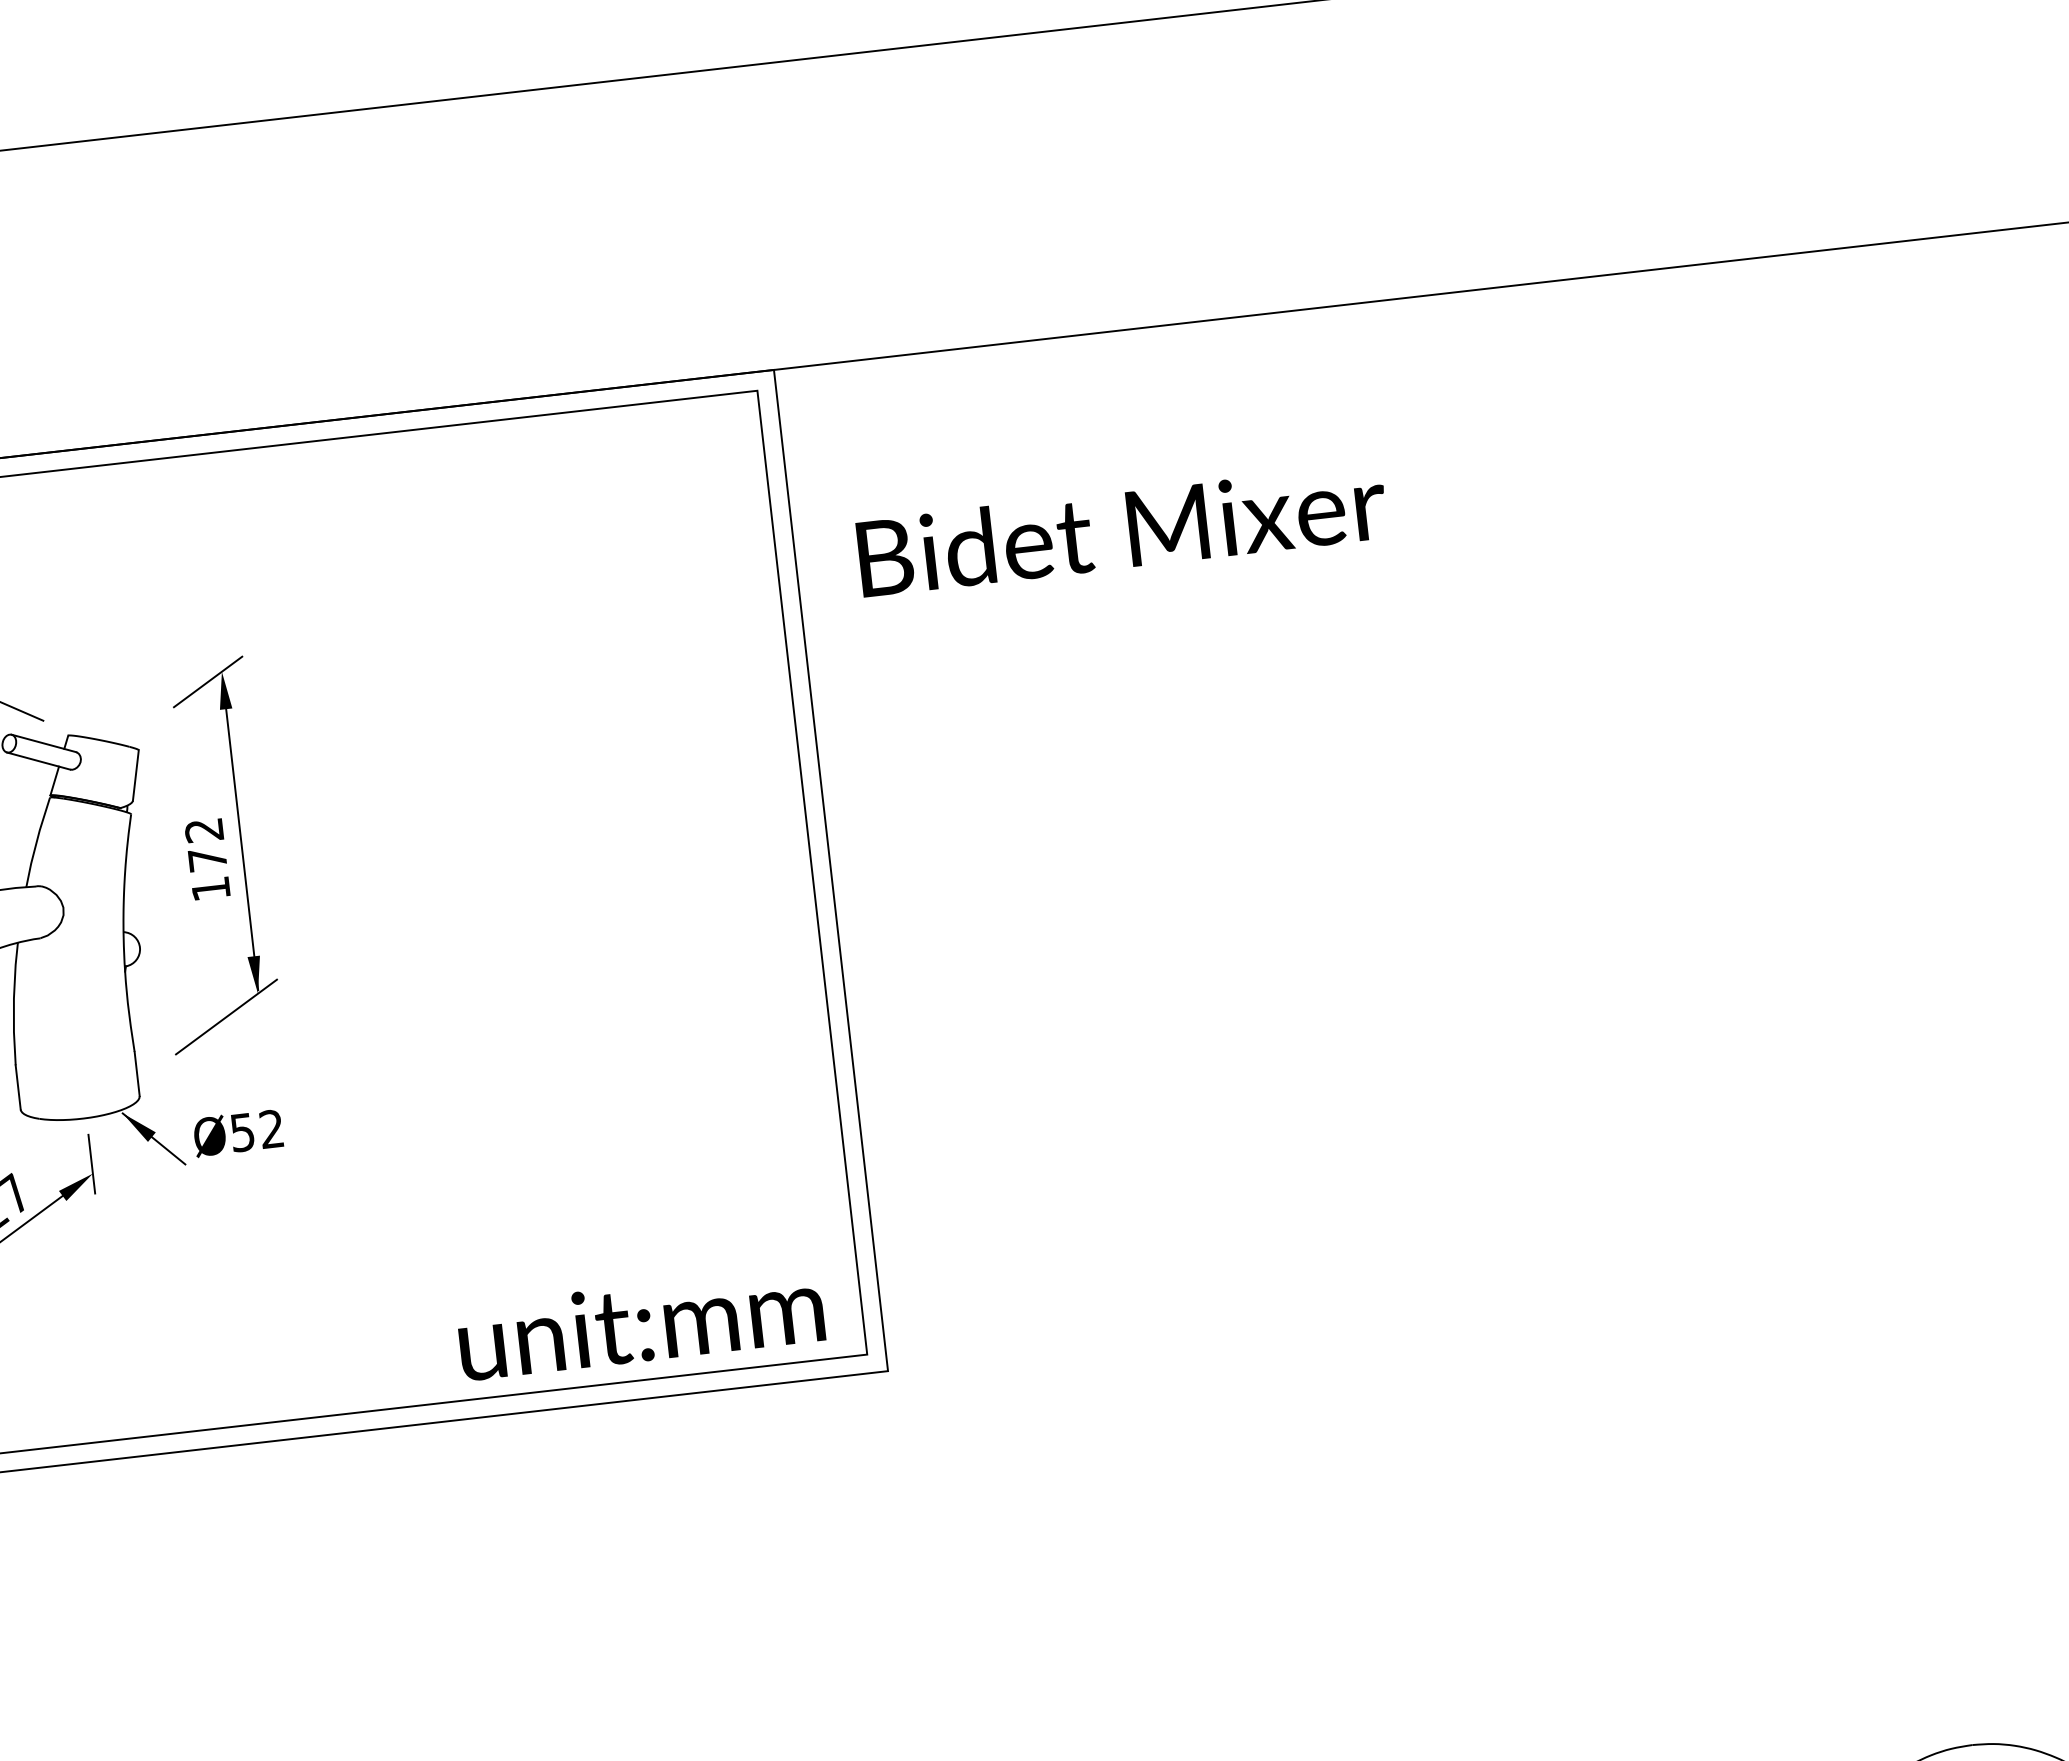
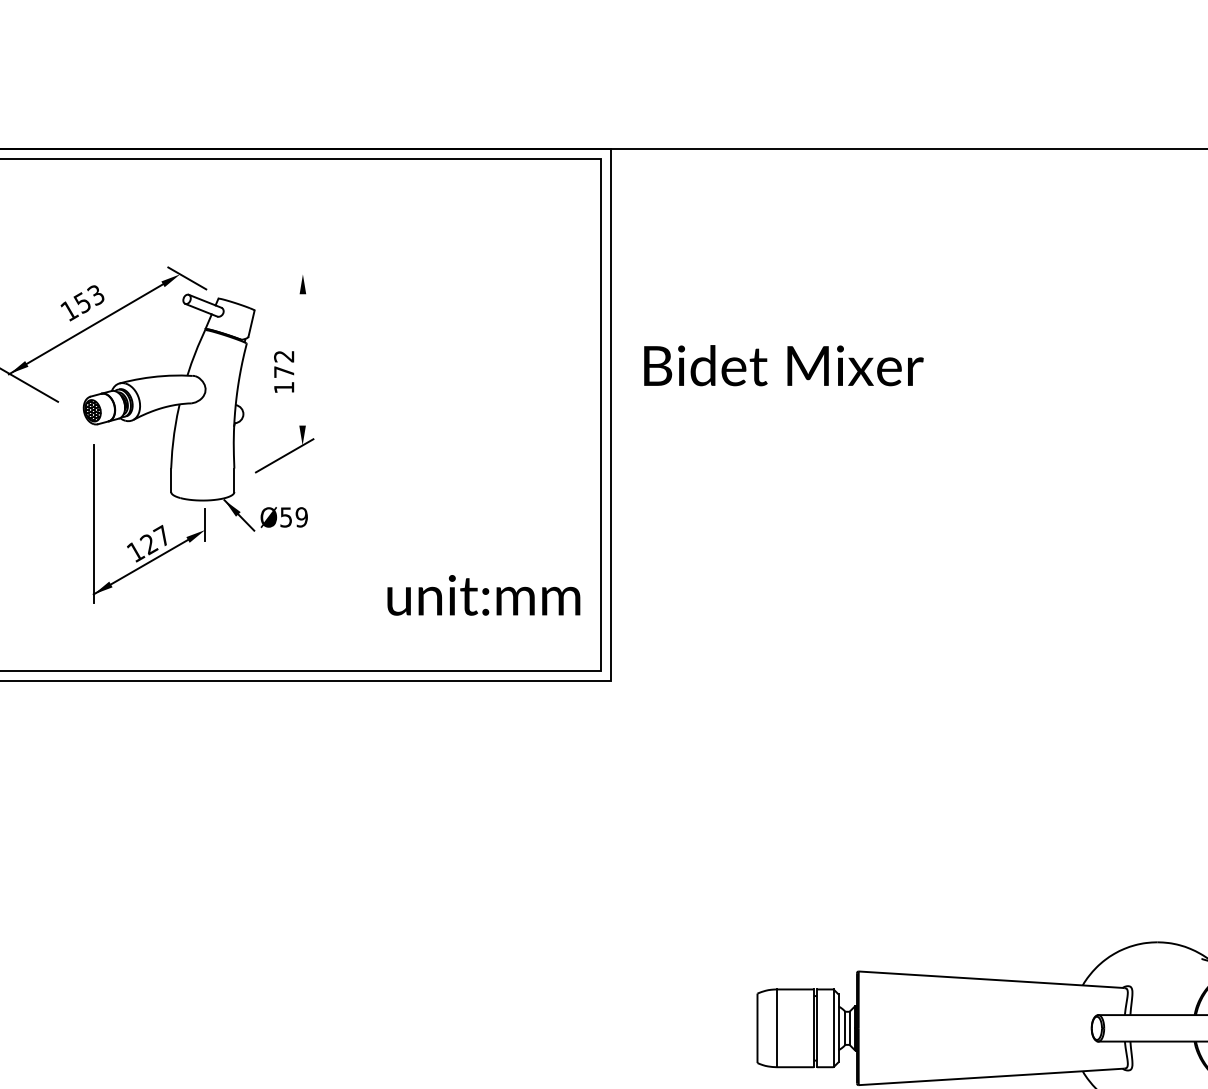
text: (1121, 529) -> (783, 365), moved
line: (206, 681) -> (294, 278), removed
line: (241, 848) -> (302, 368), removed
text: (271, 1129) -> (301, 517), Ø52 -> Ø59
text: (640, 1323) -> (483, 595), moved

